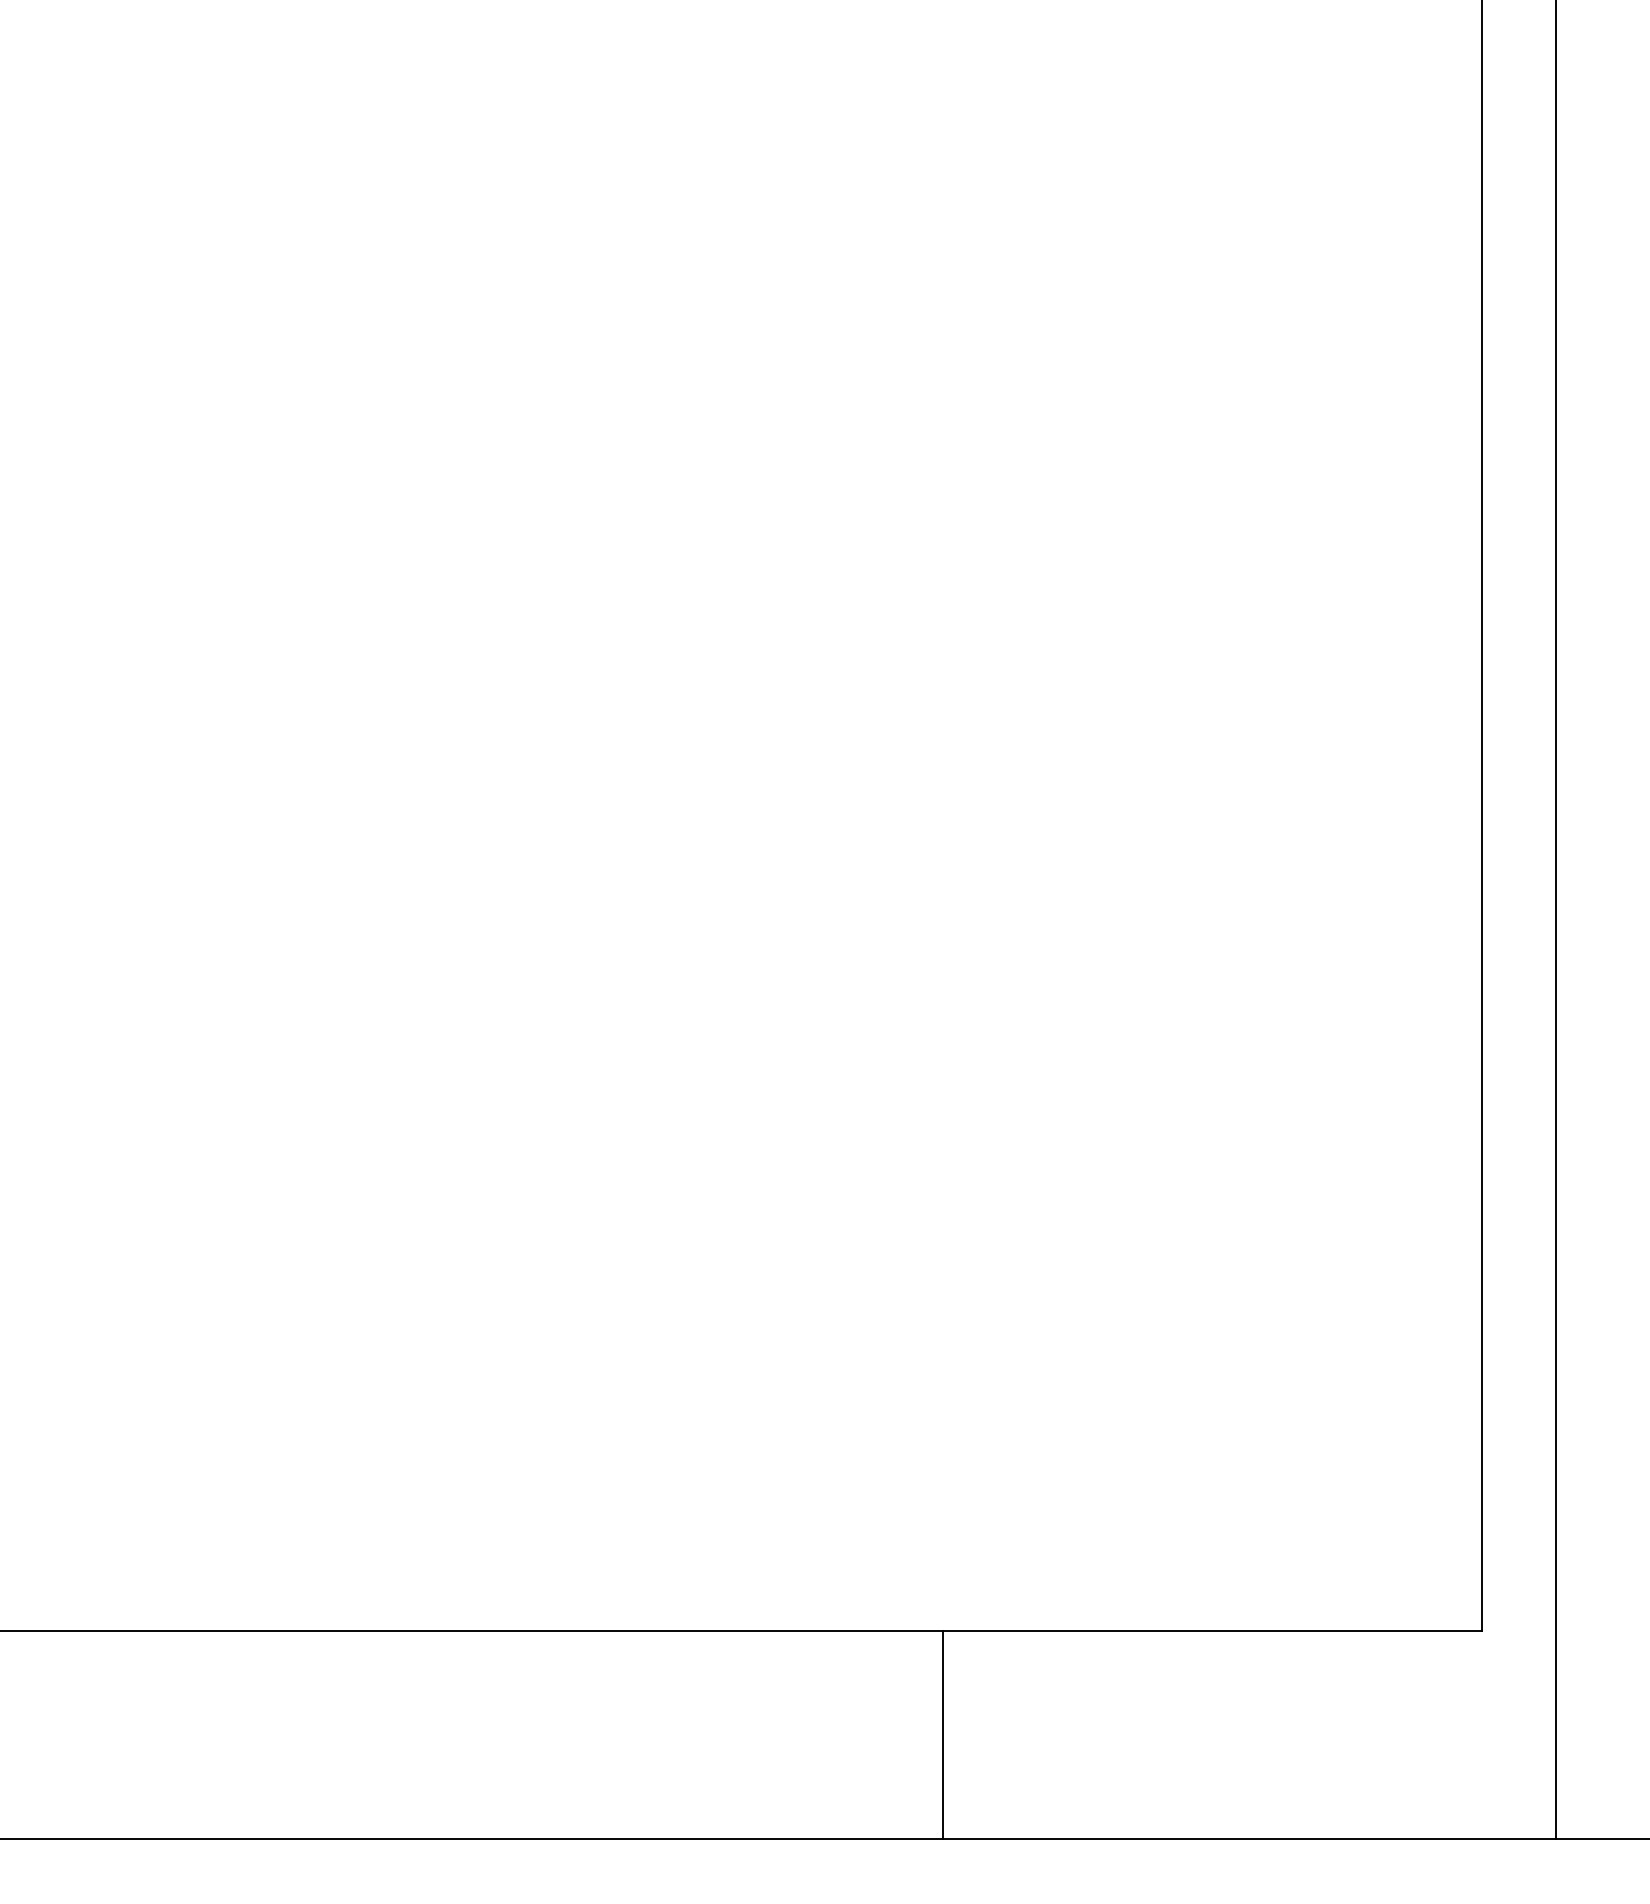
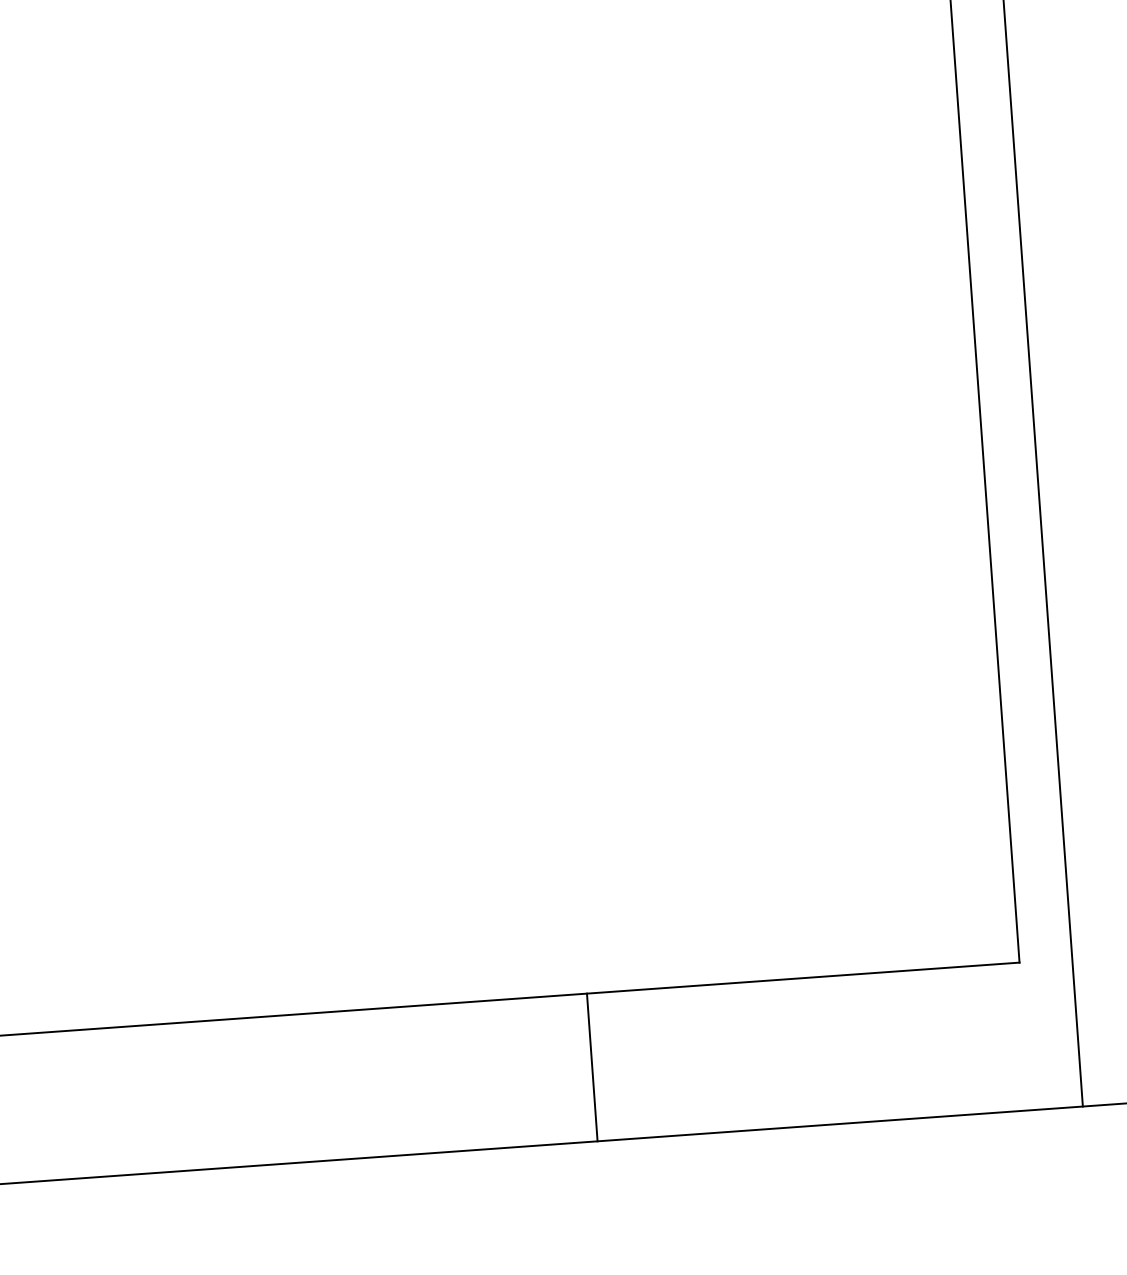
line: (942, 1734) -> (592, 1067), moved

